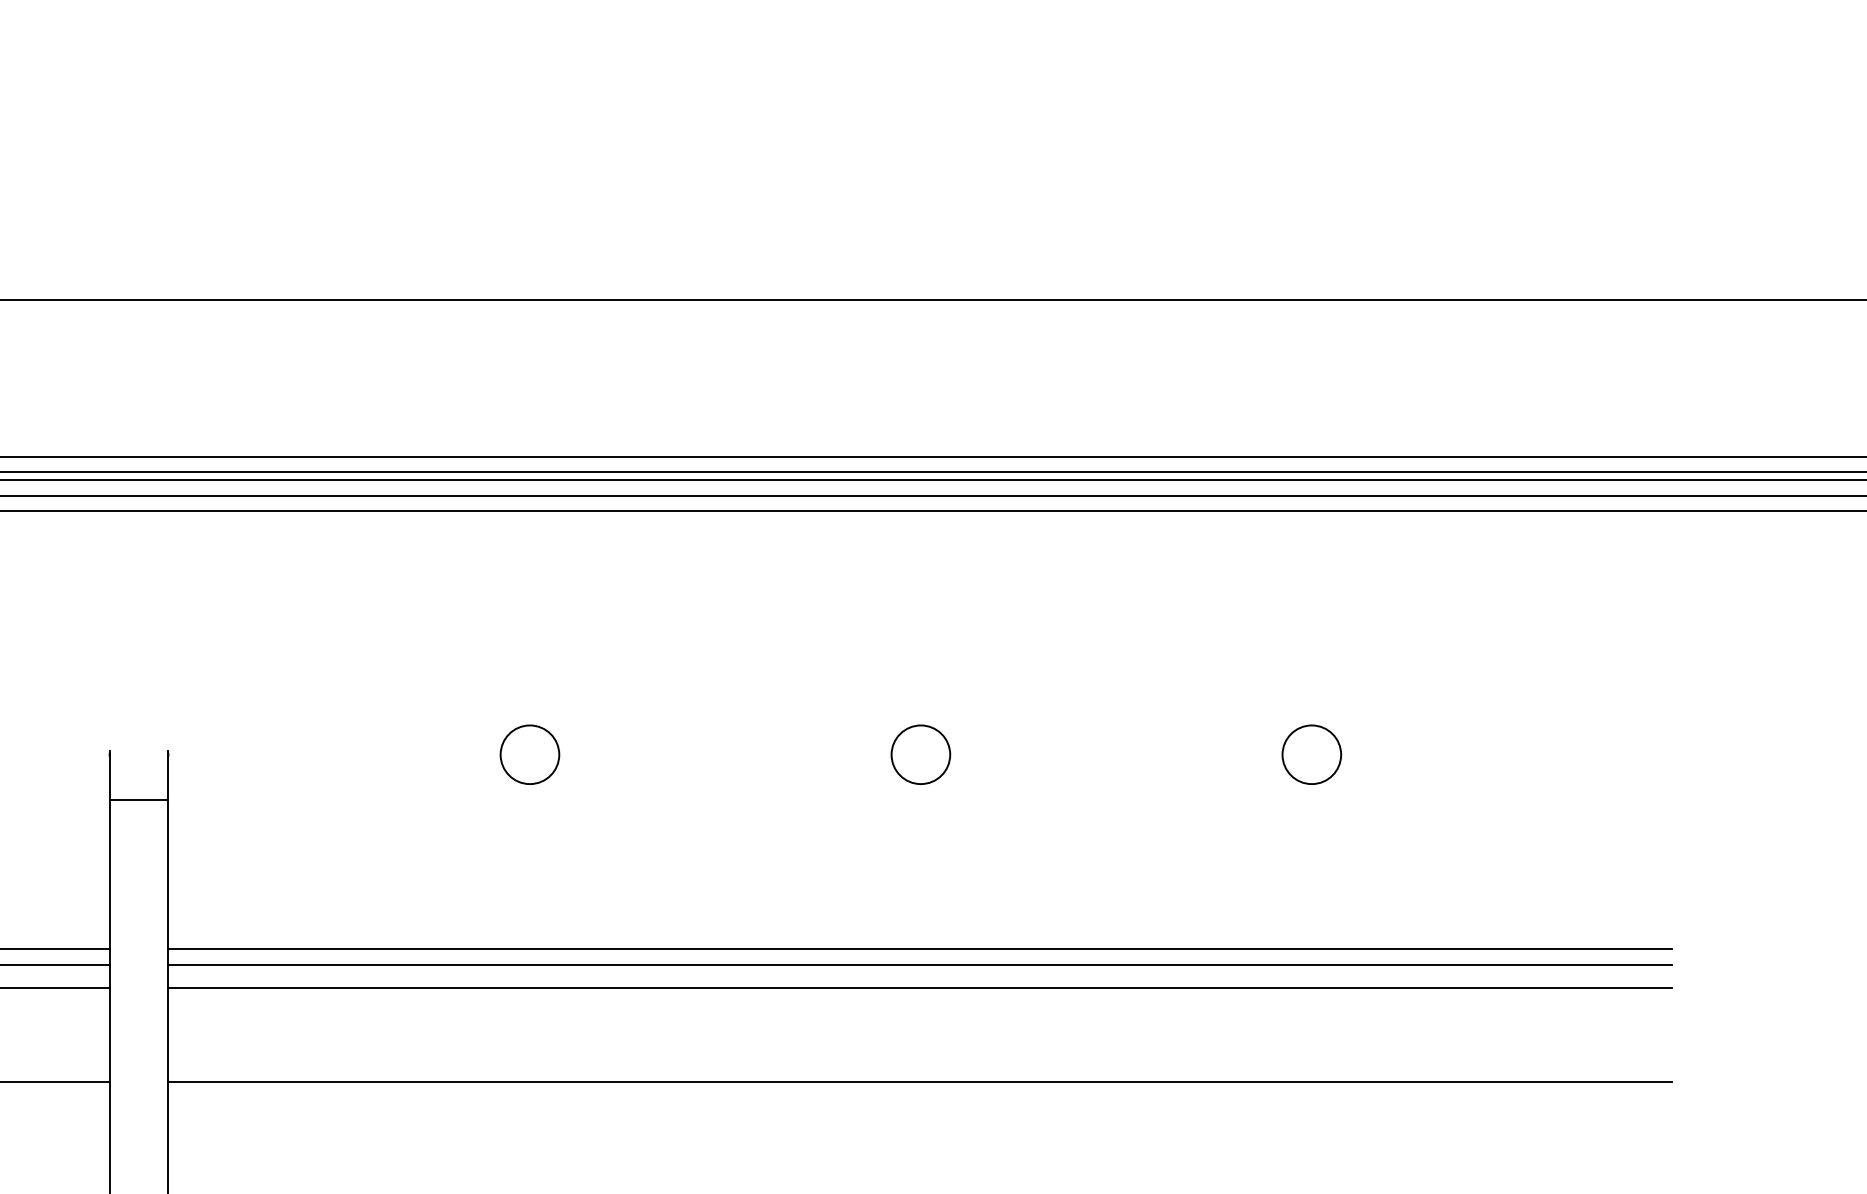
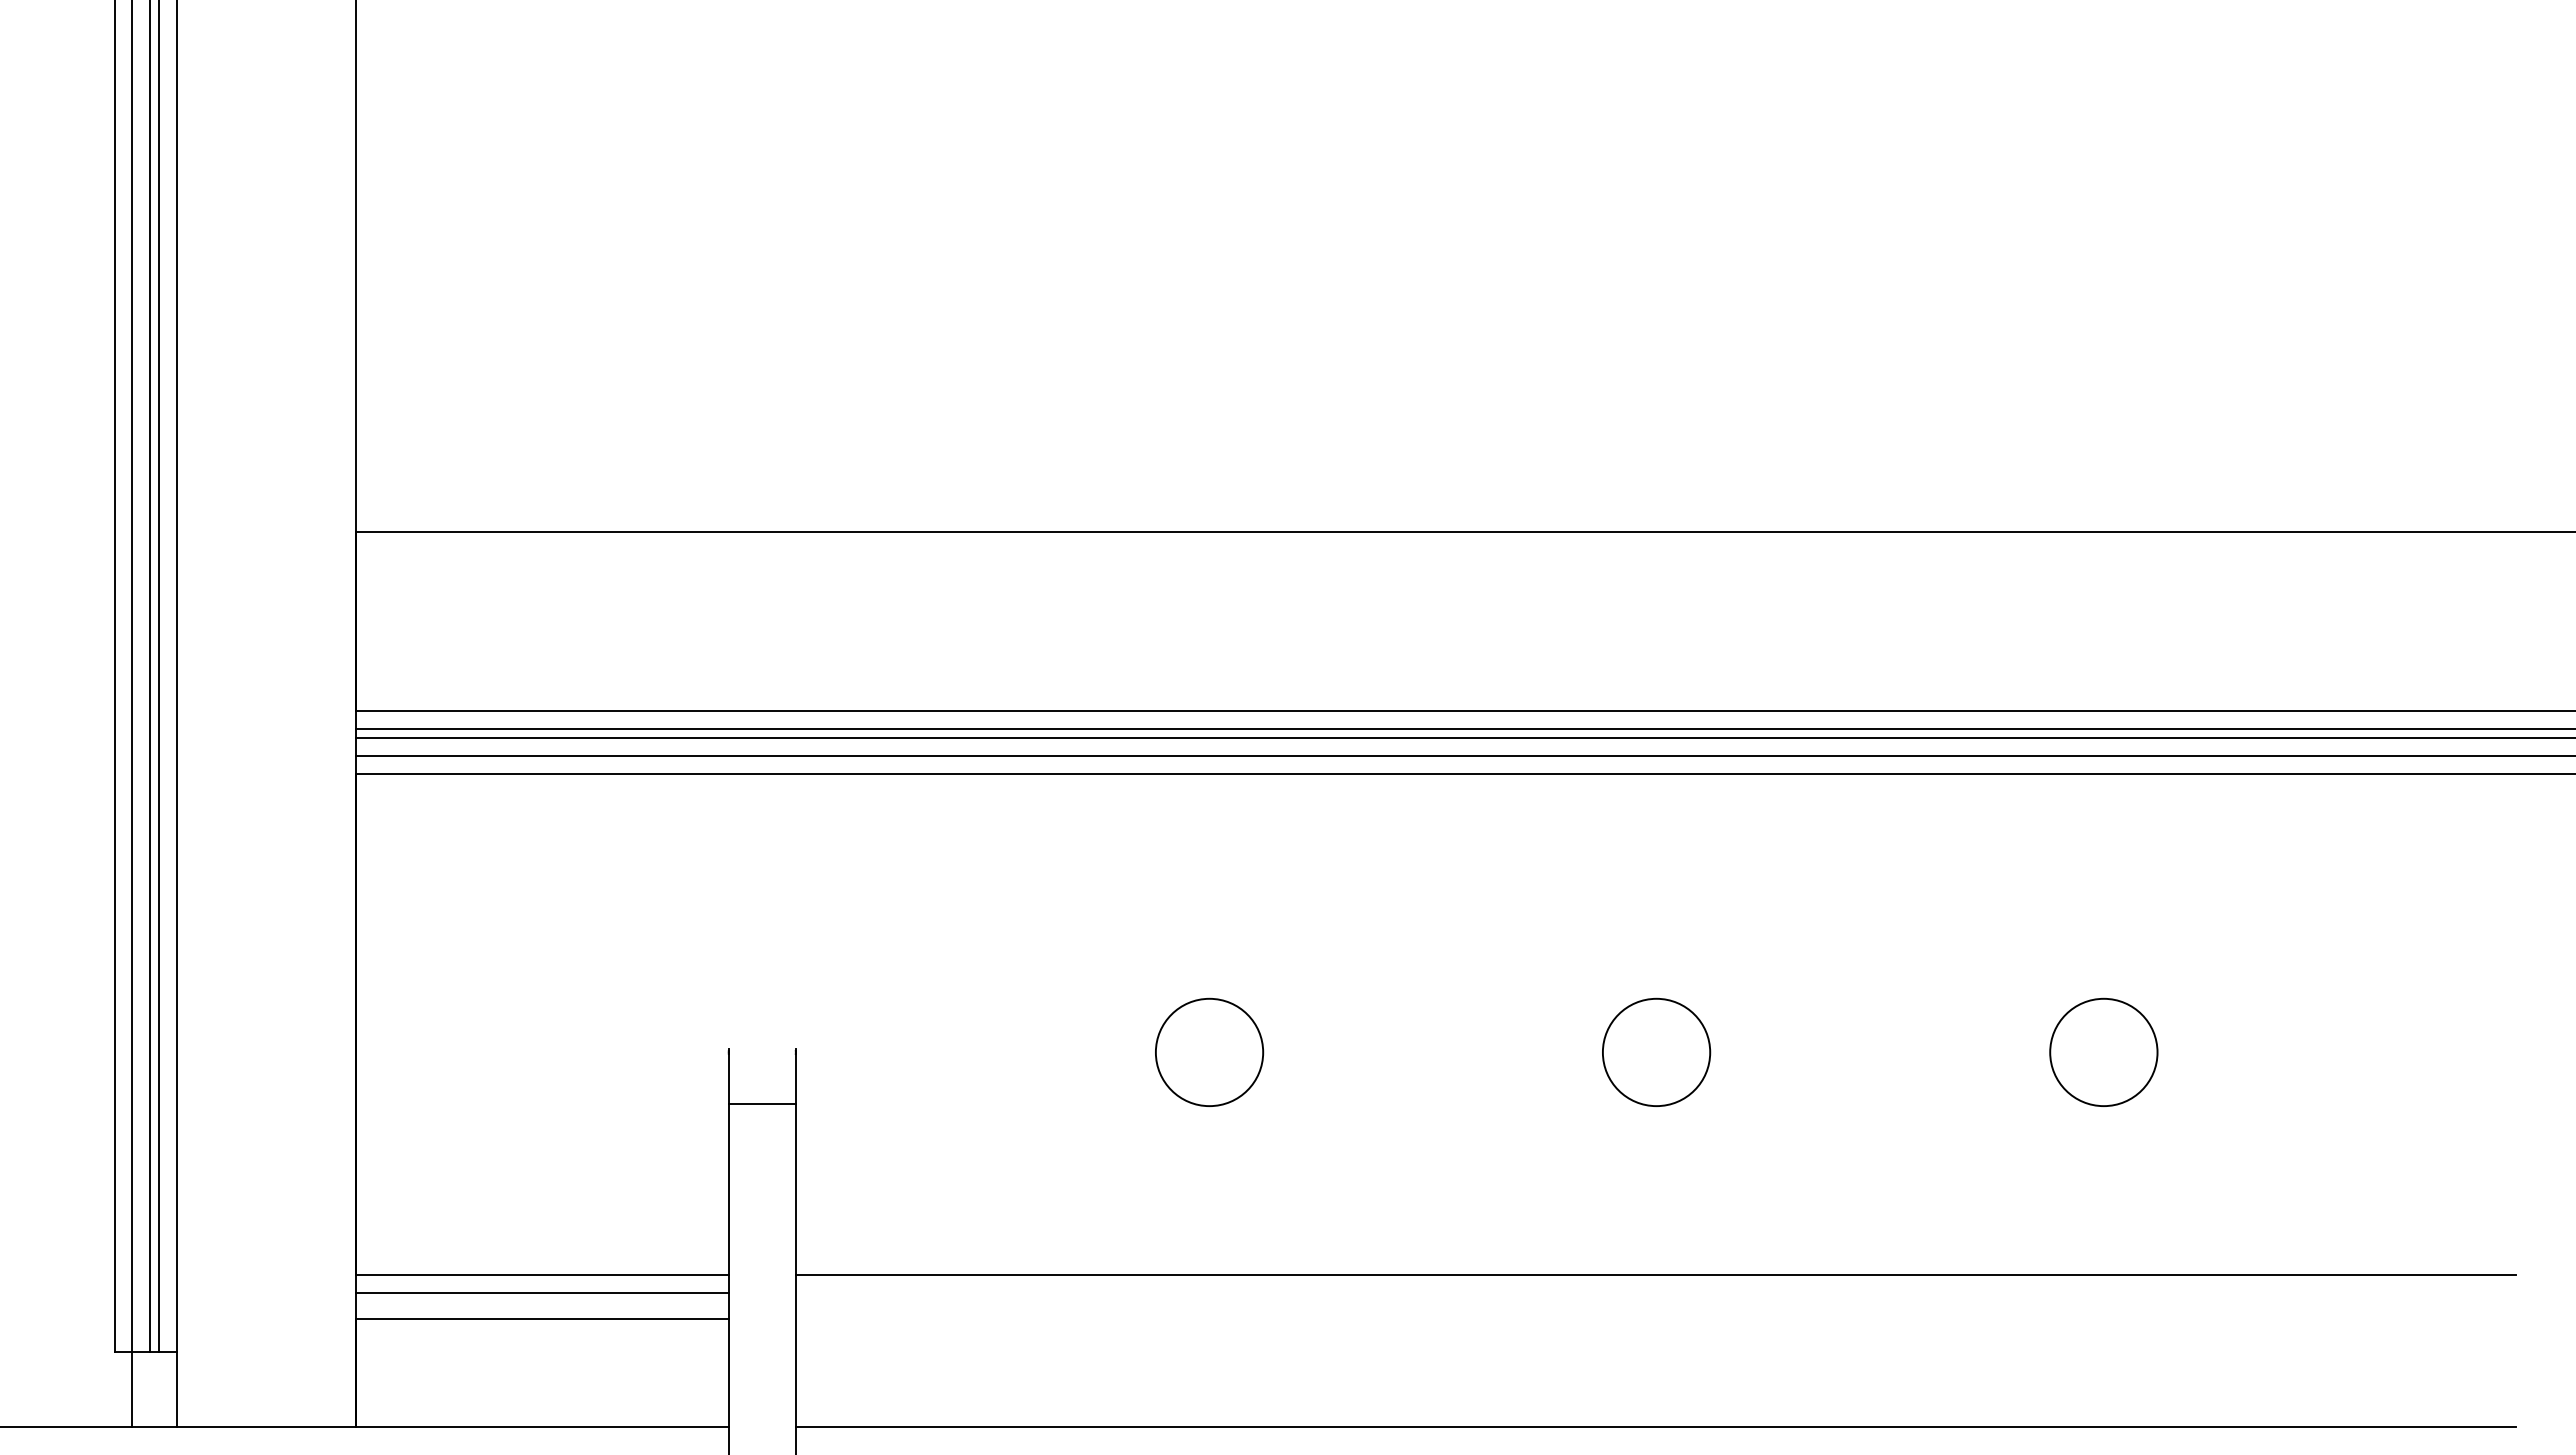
circle: (529, 754) -> (1209, 1052), size x1.6
circle: (920, 754) -> (1656, 1052), size x1.6
circle: (1311, 754) -> (2103, 1052), size x1.6
line: (919, 964) -> (1655, 1292), removed
line: (919, 988) -> (1655, 1319), removed

